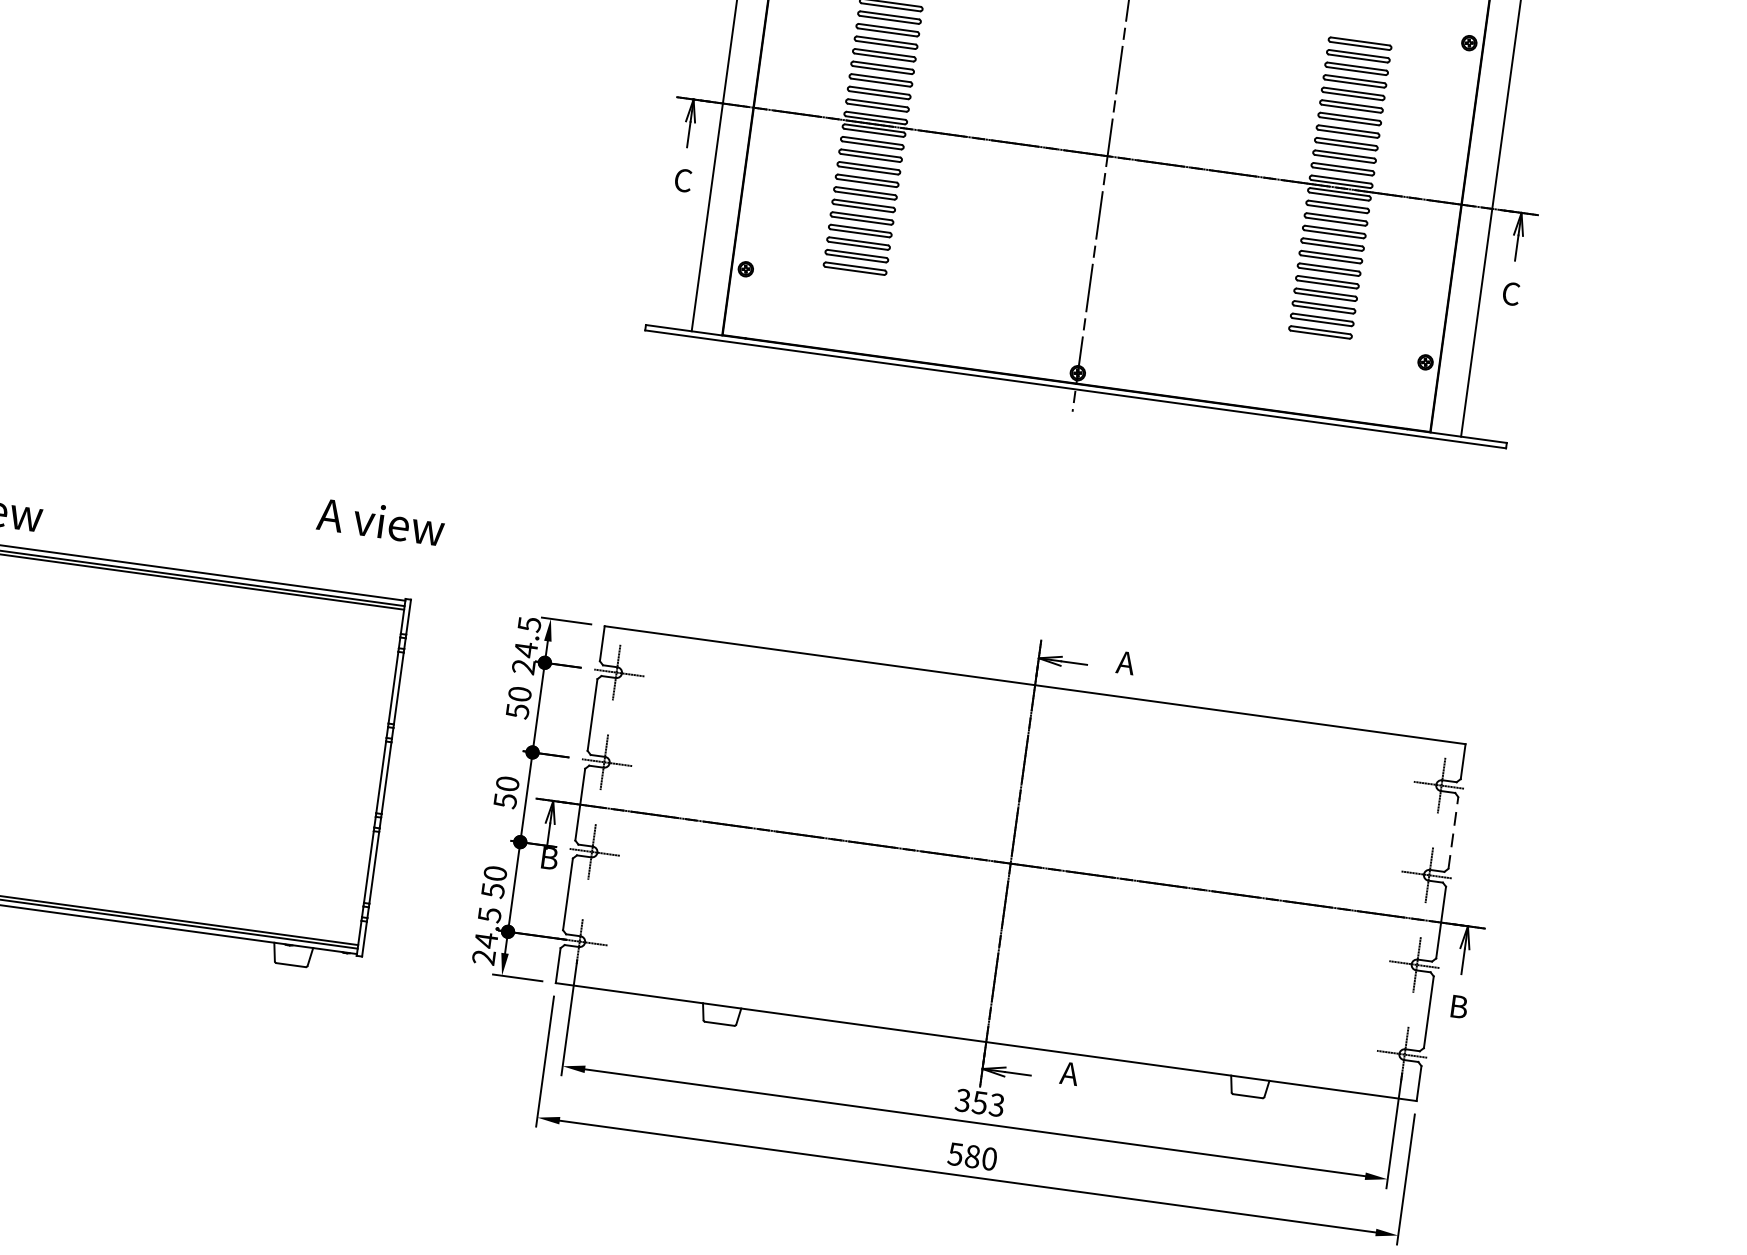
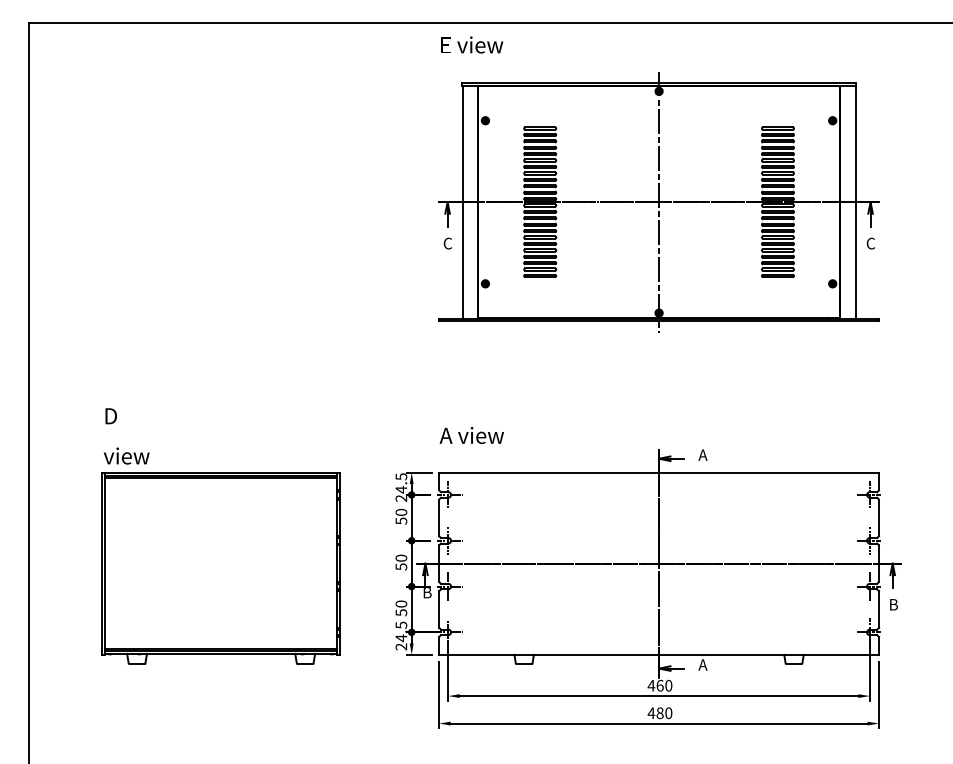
text: (380, 521) -> (471, 435), moved
line: (1452, 832) -> (878, 517), dashed -> solid
text: (978, 1102) -> (659, 685), 353 -> 460
text: (955, 1154) -> (651, 713), 580 -> 480

